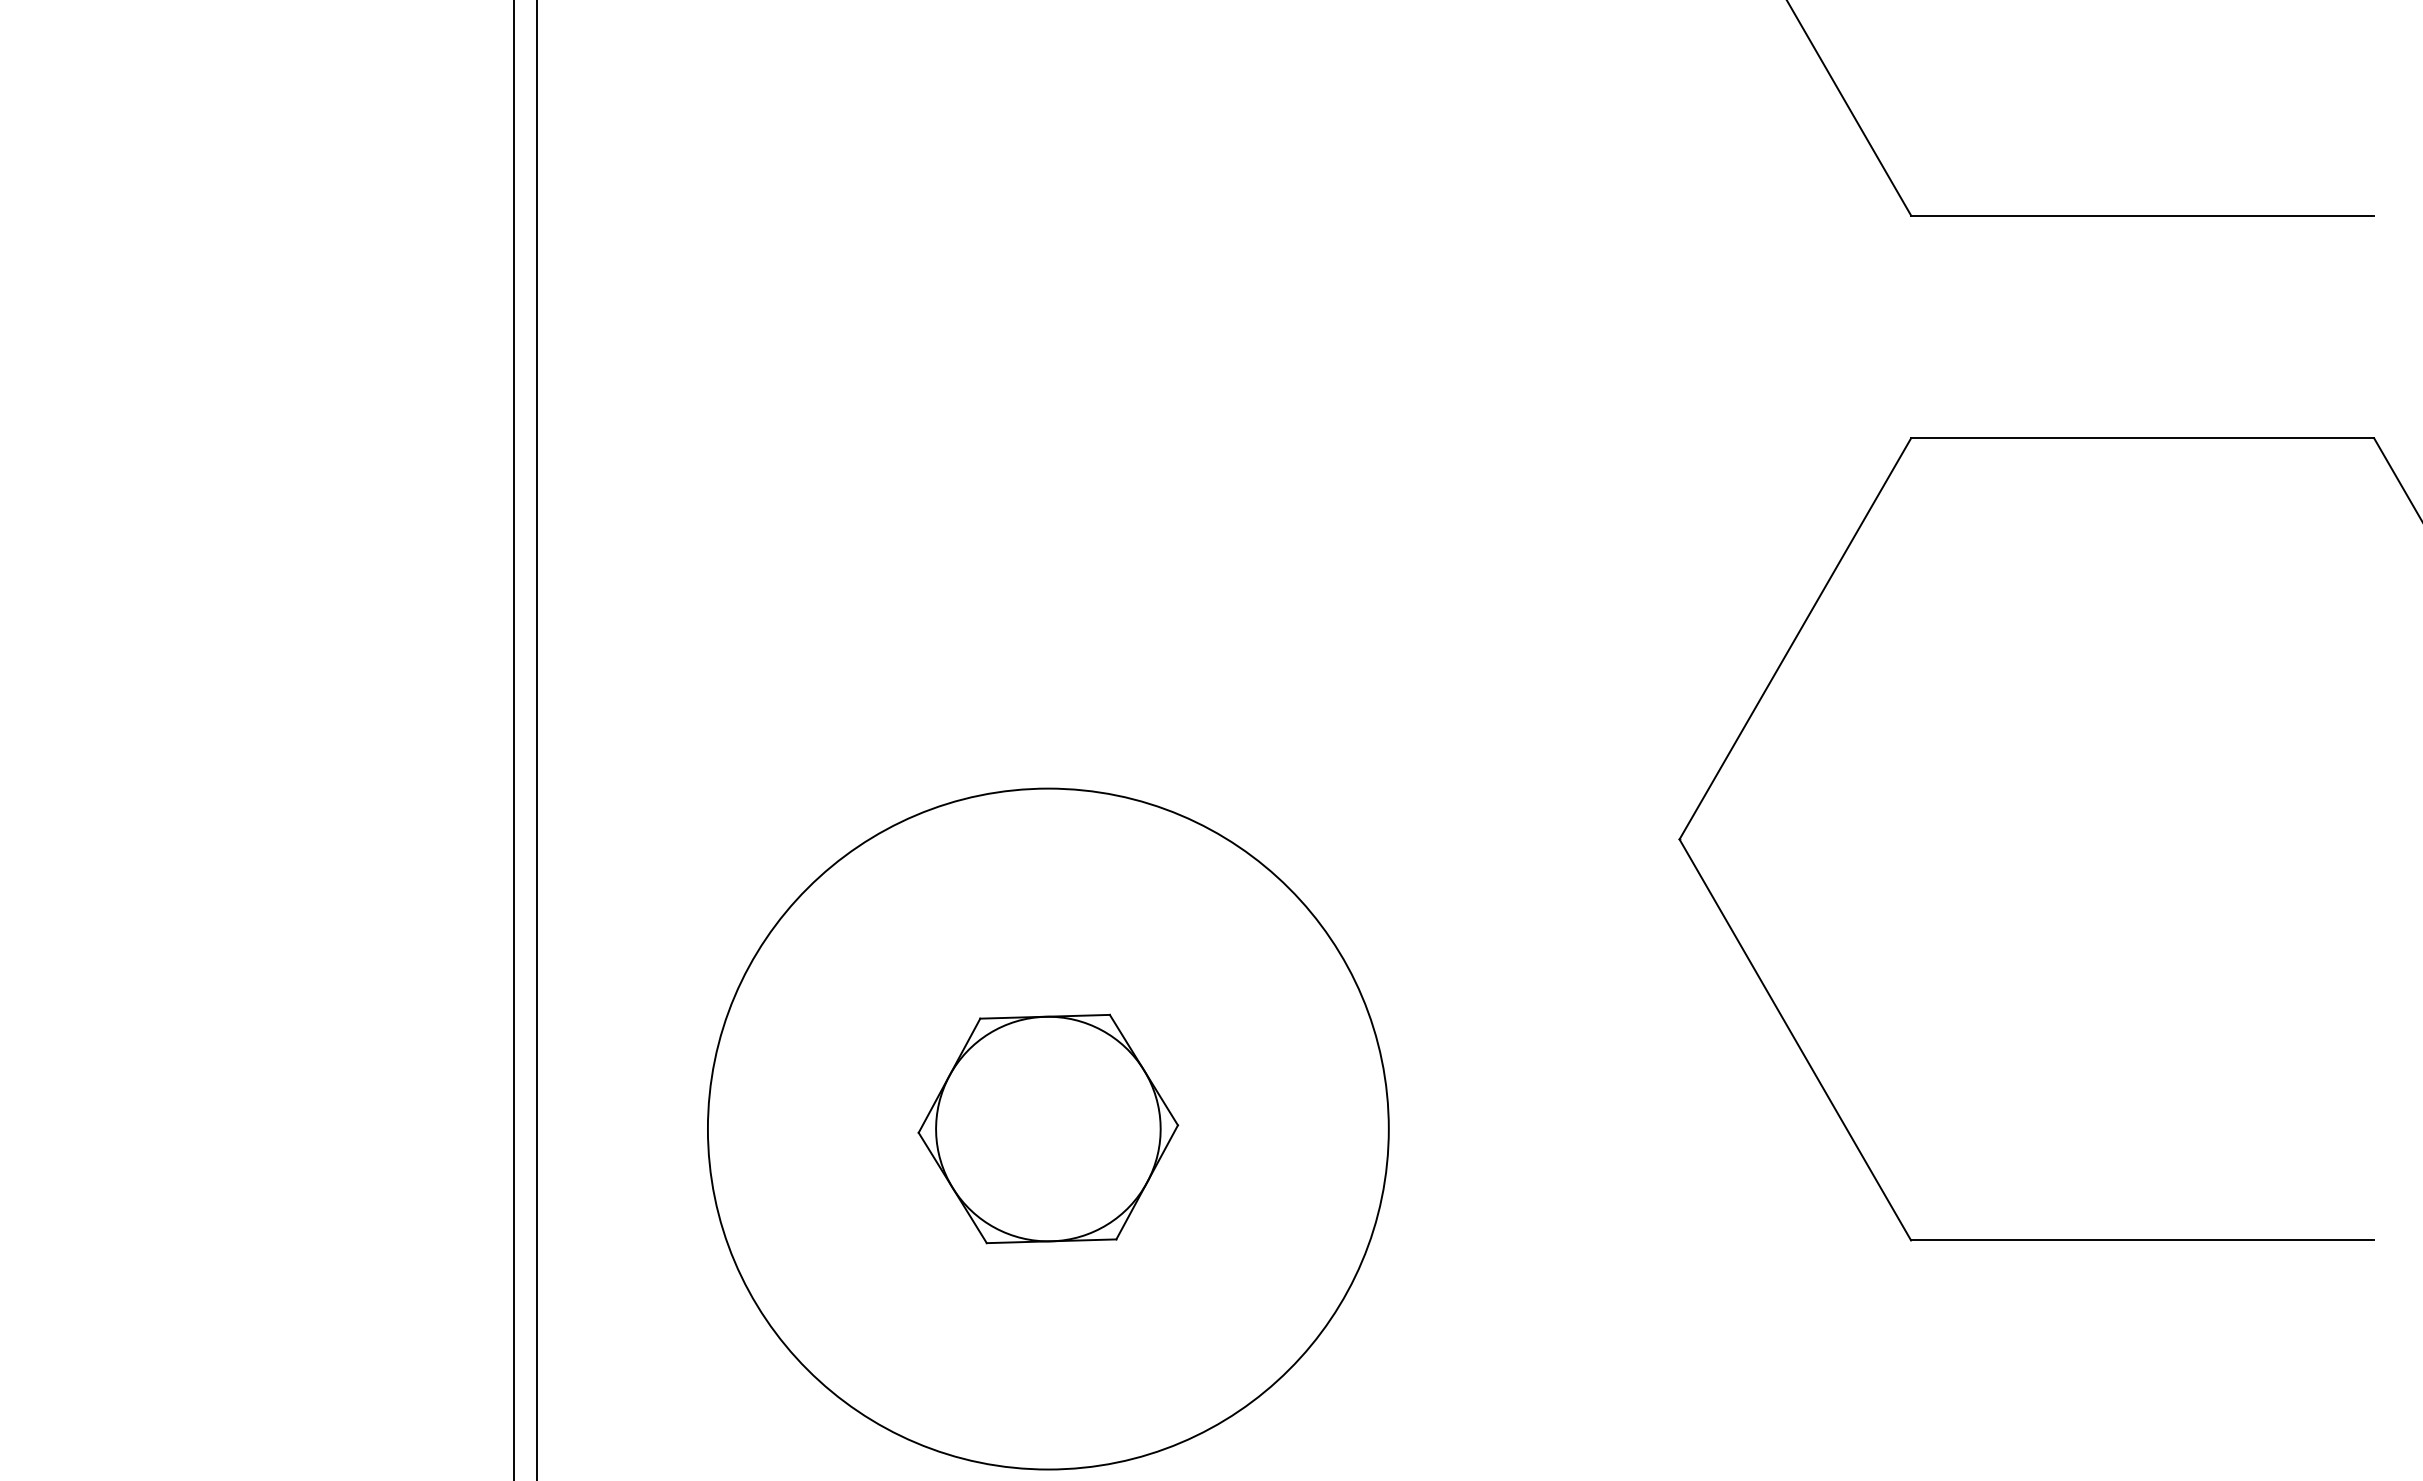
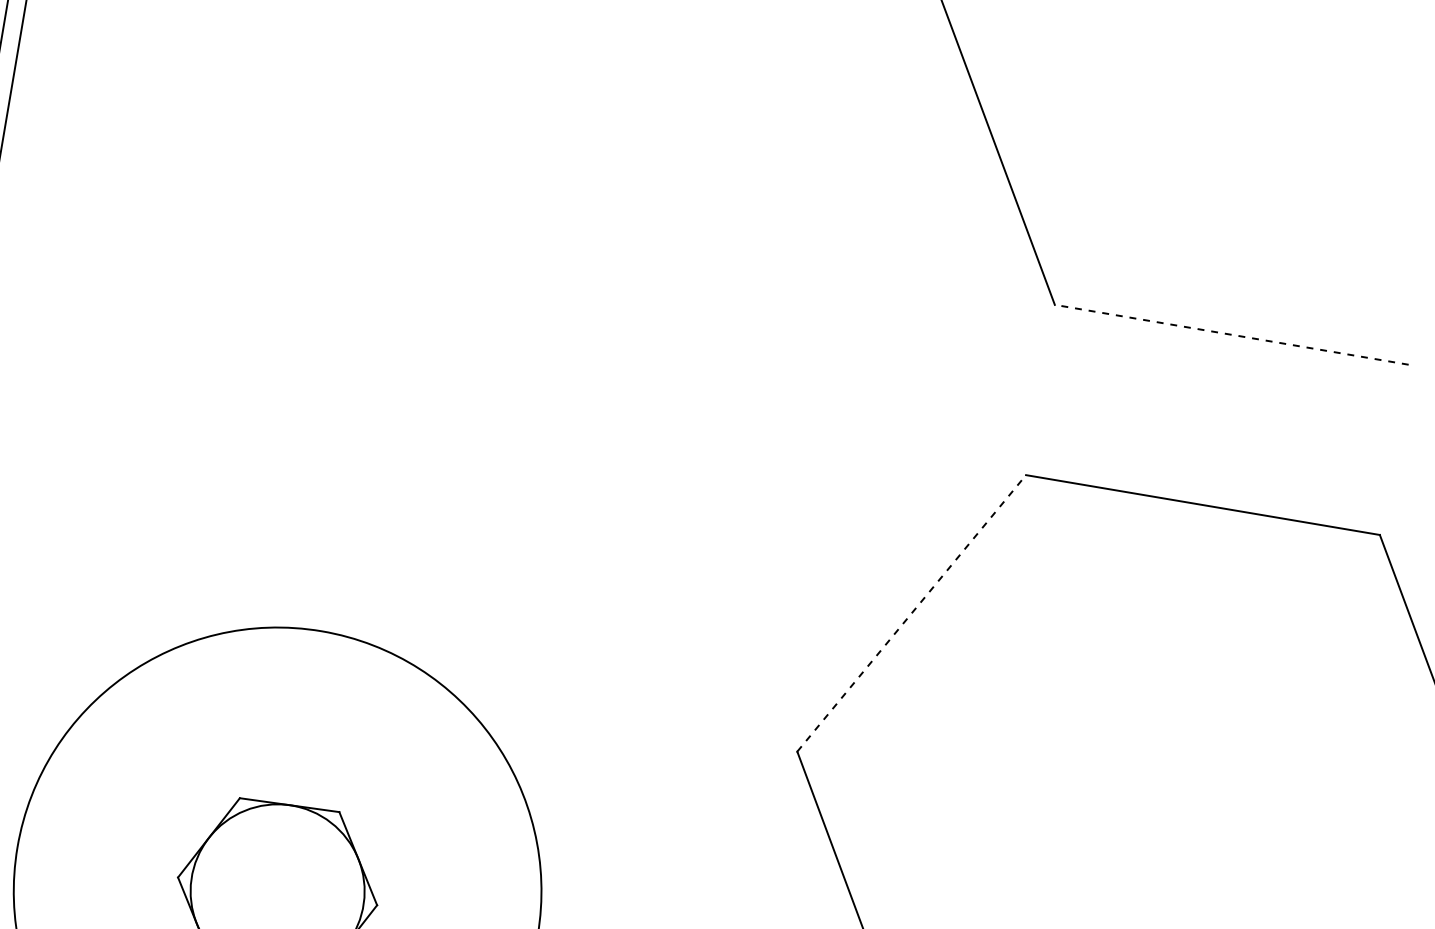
line: (2142, 215) -> (1231, 334), solid -> dashed
line: (1795, 638) -> (911, 613), solid -> dashed

